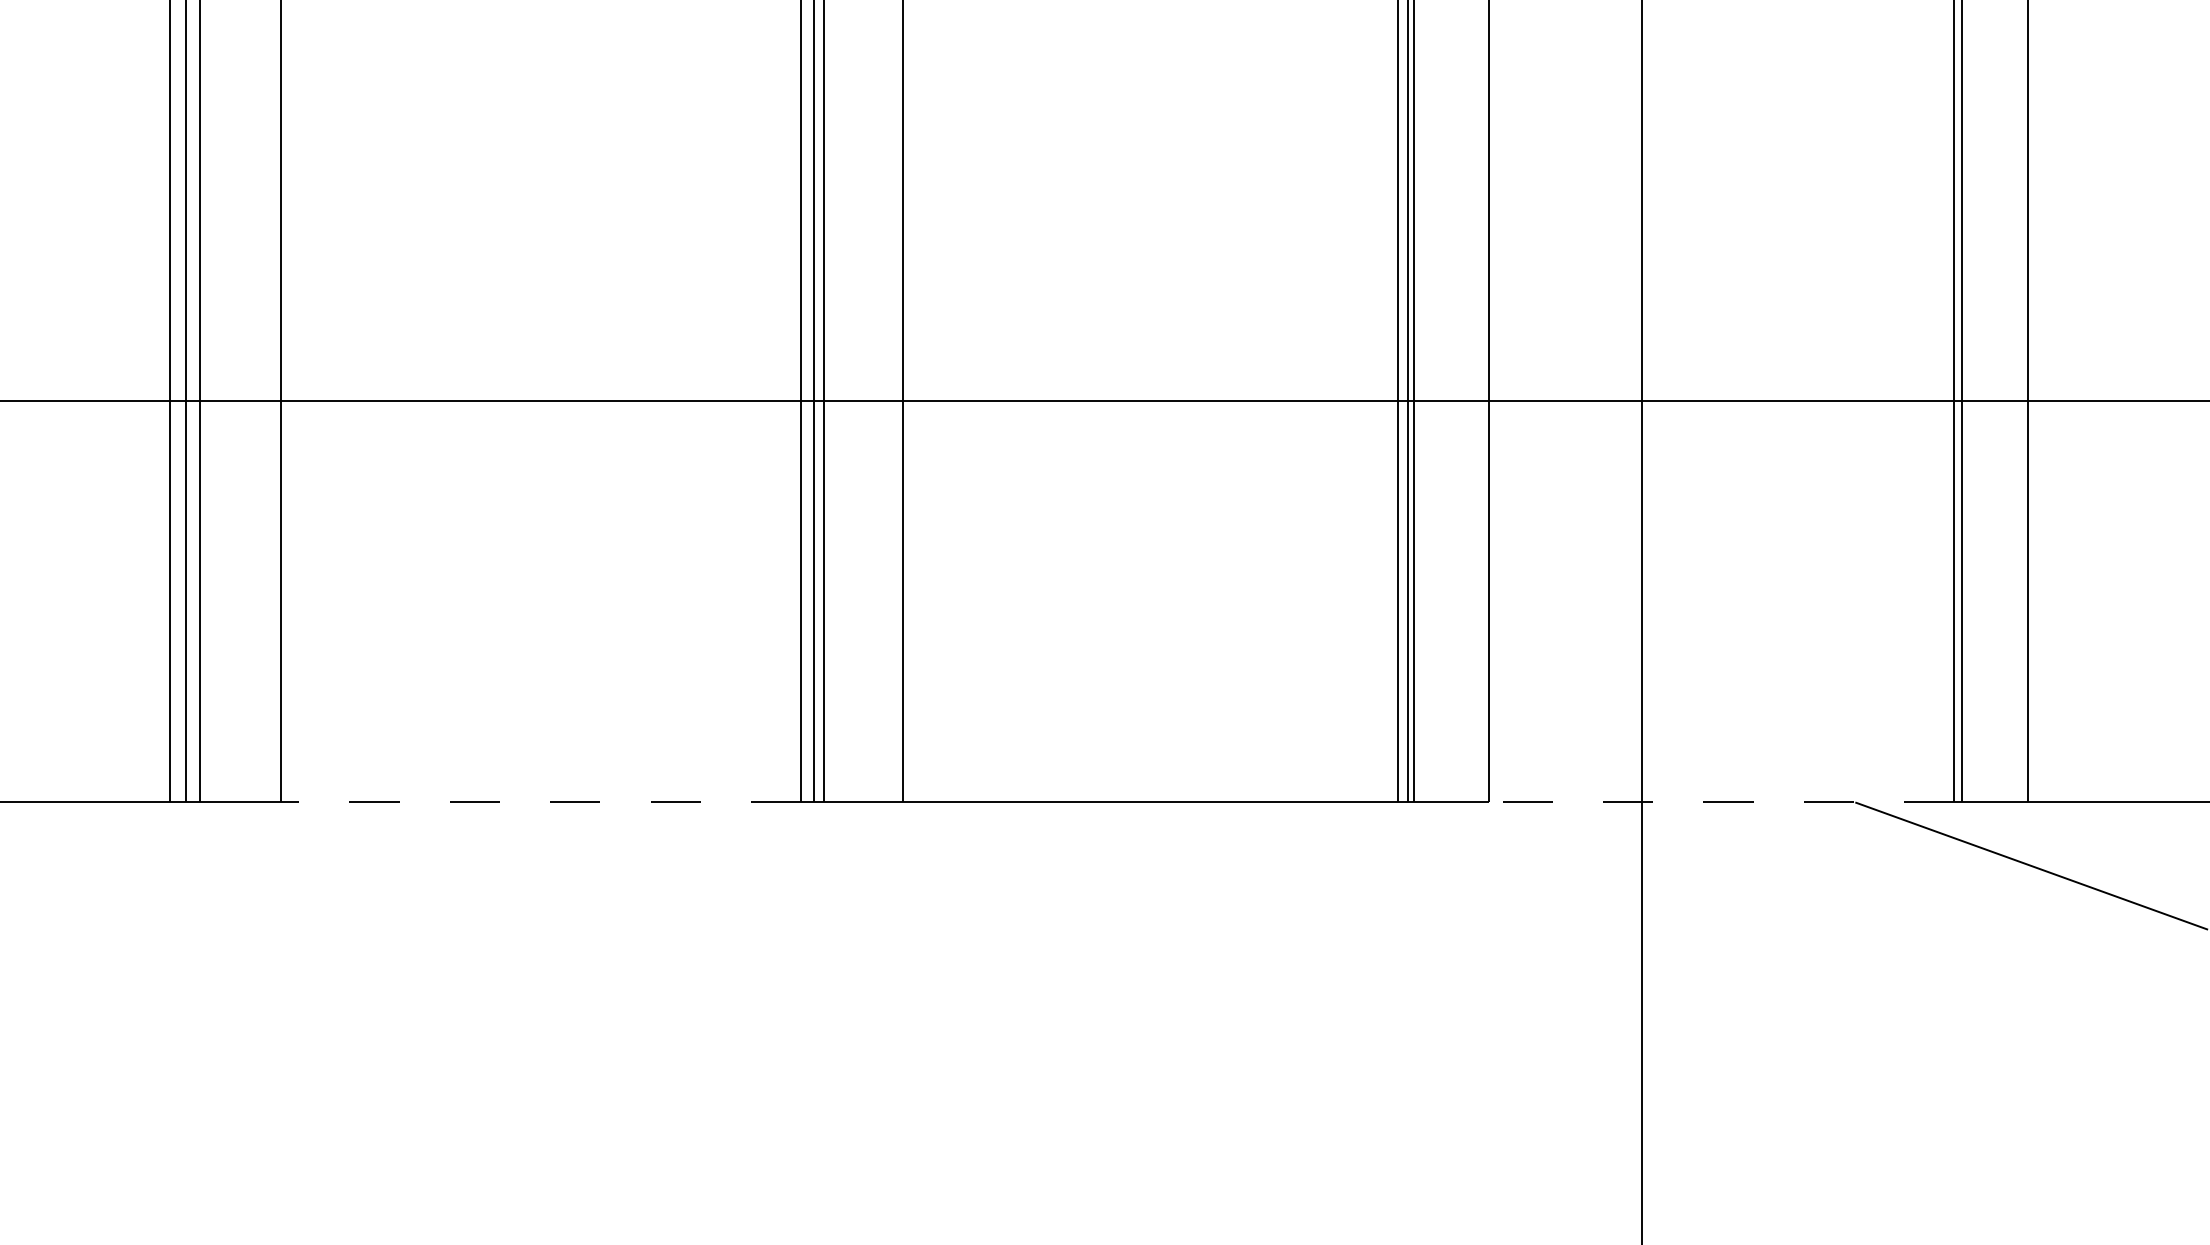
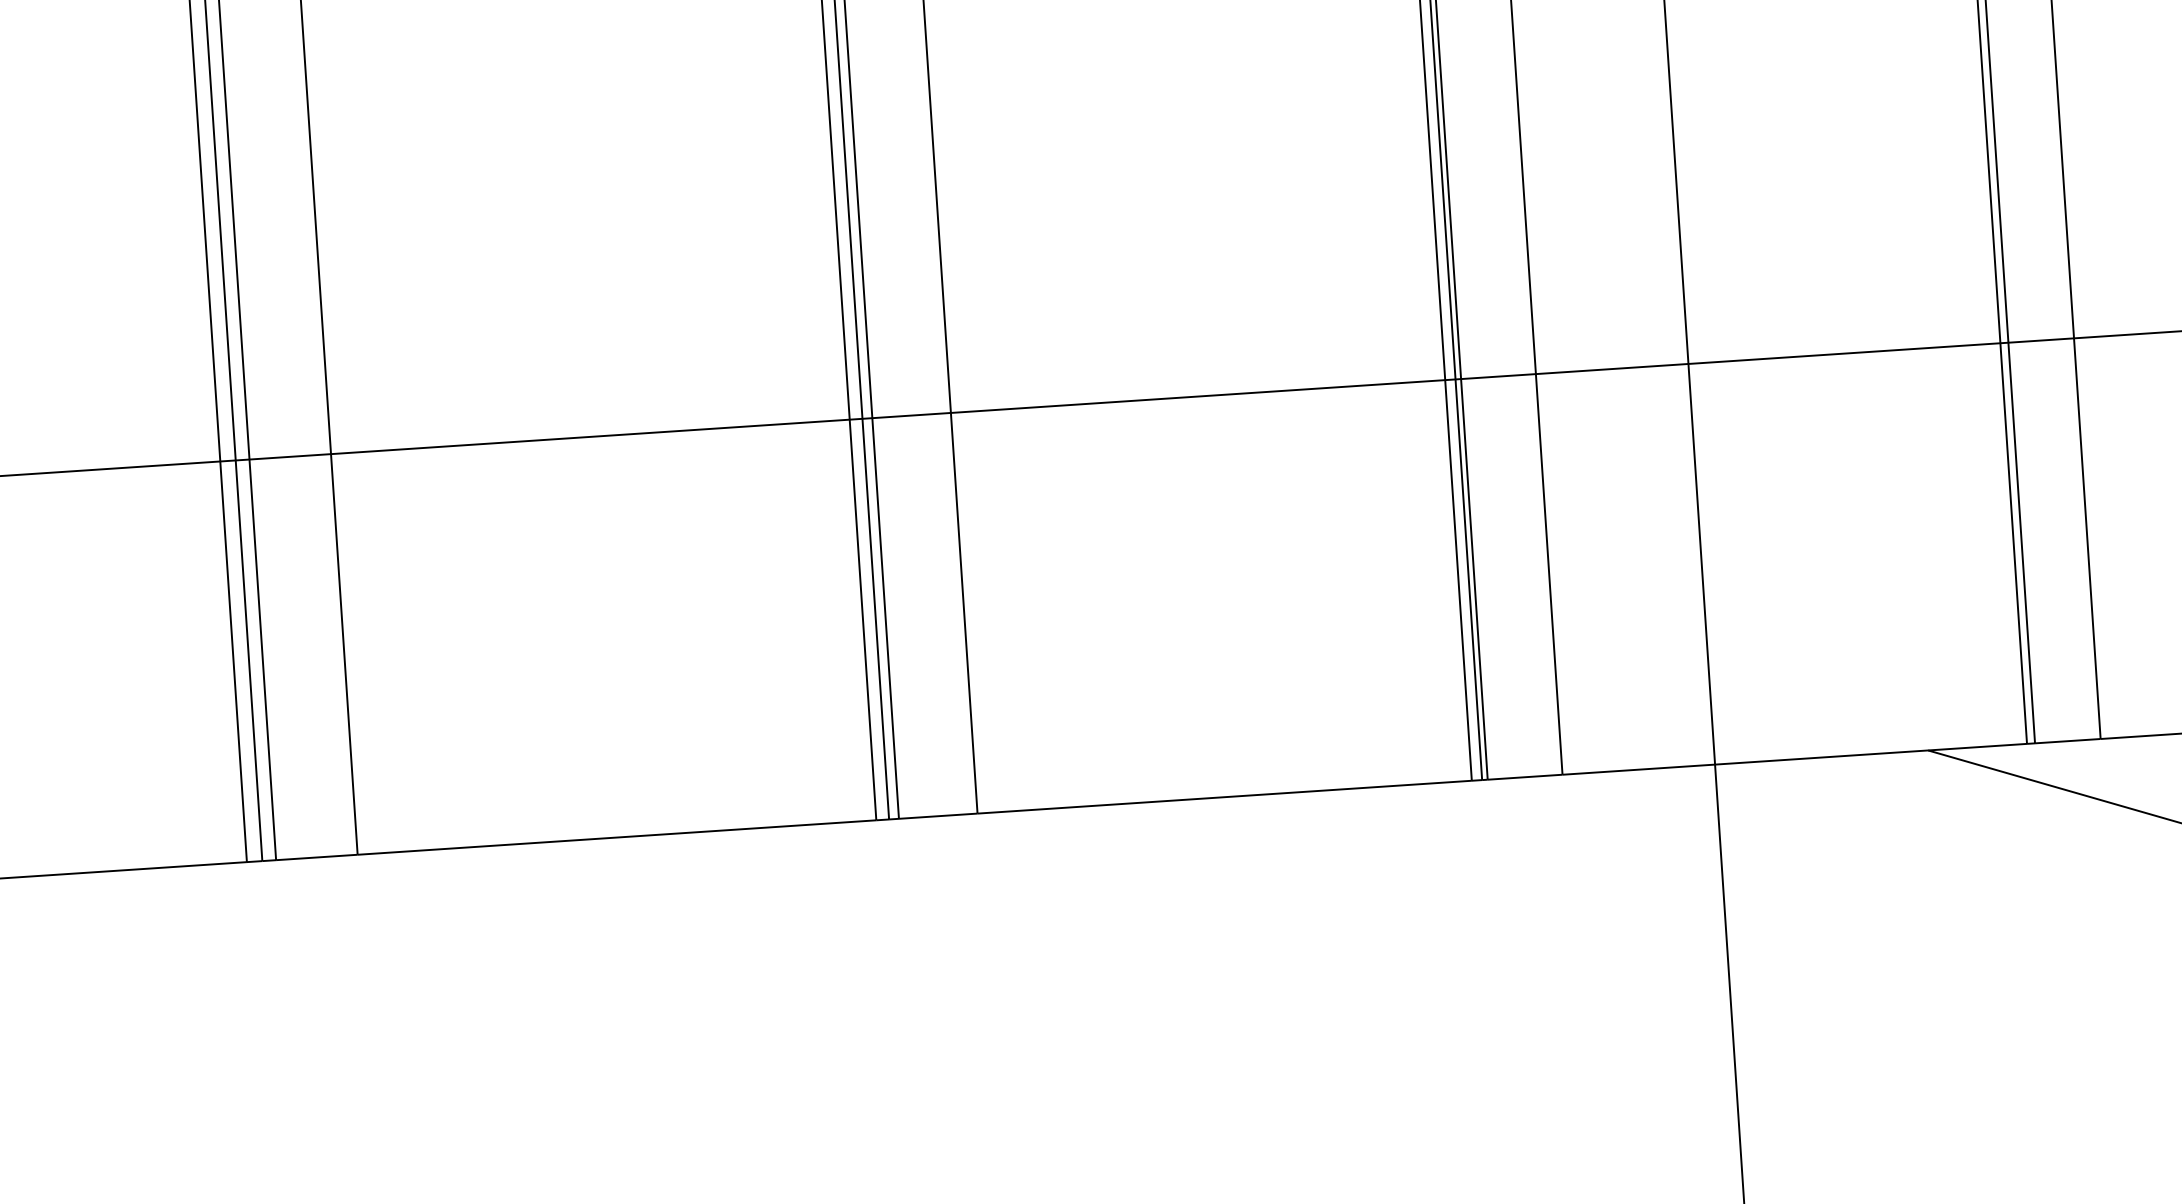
line: (541, 802) -> (617, 837), dashed -> solid
line: (1721, 802) -> (1794, 759), dashed -> solid

